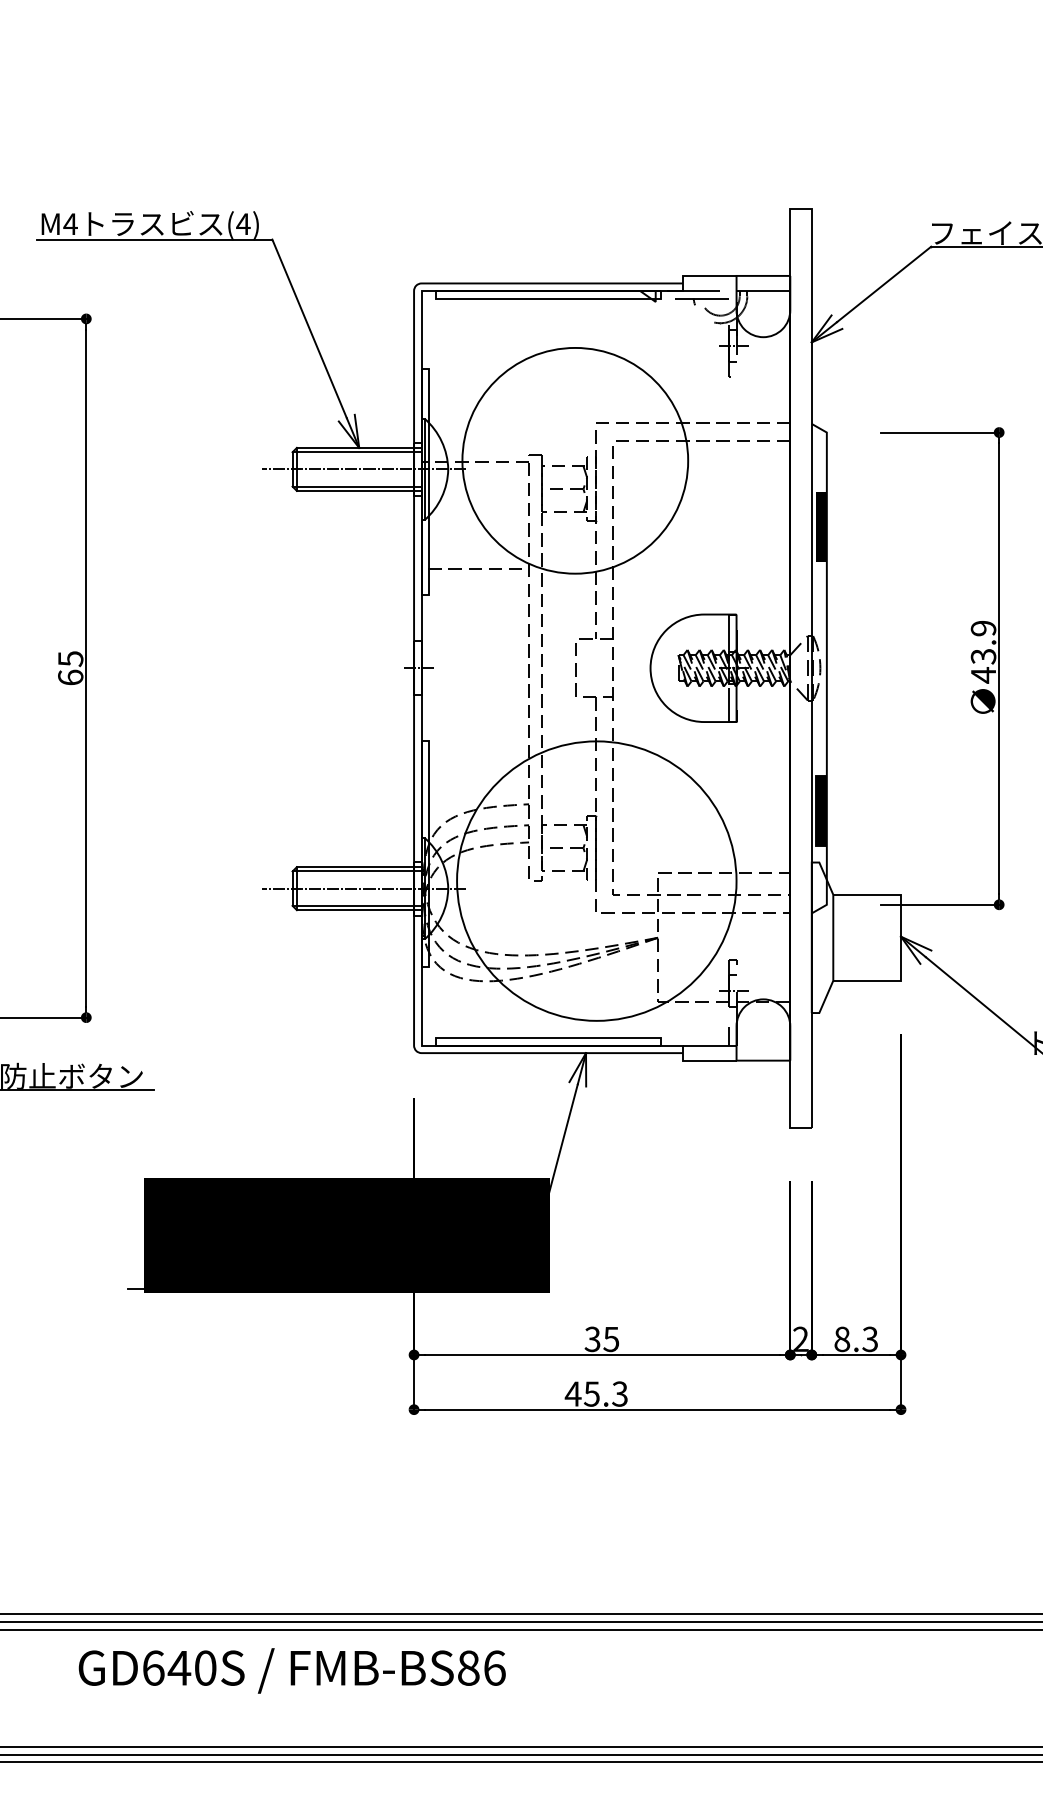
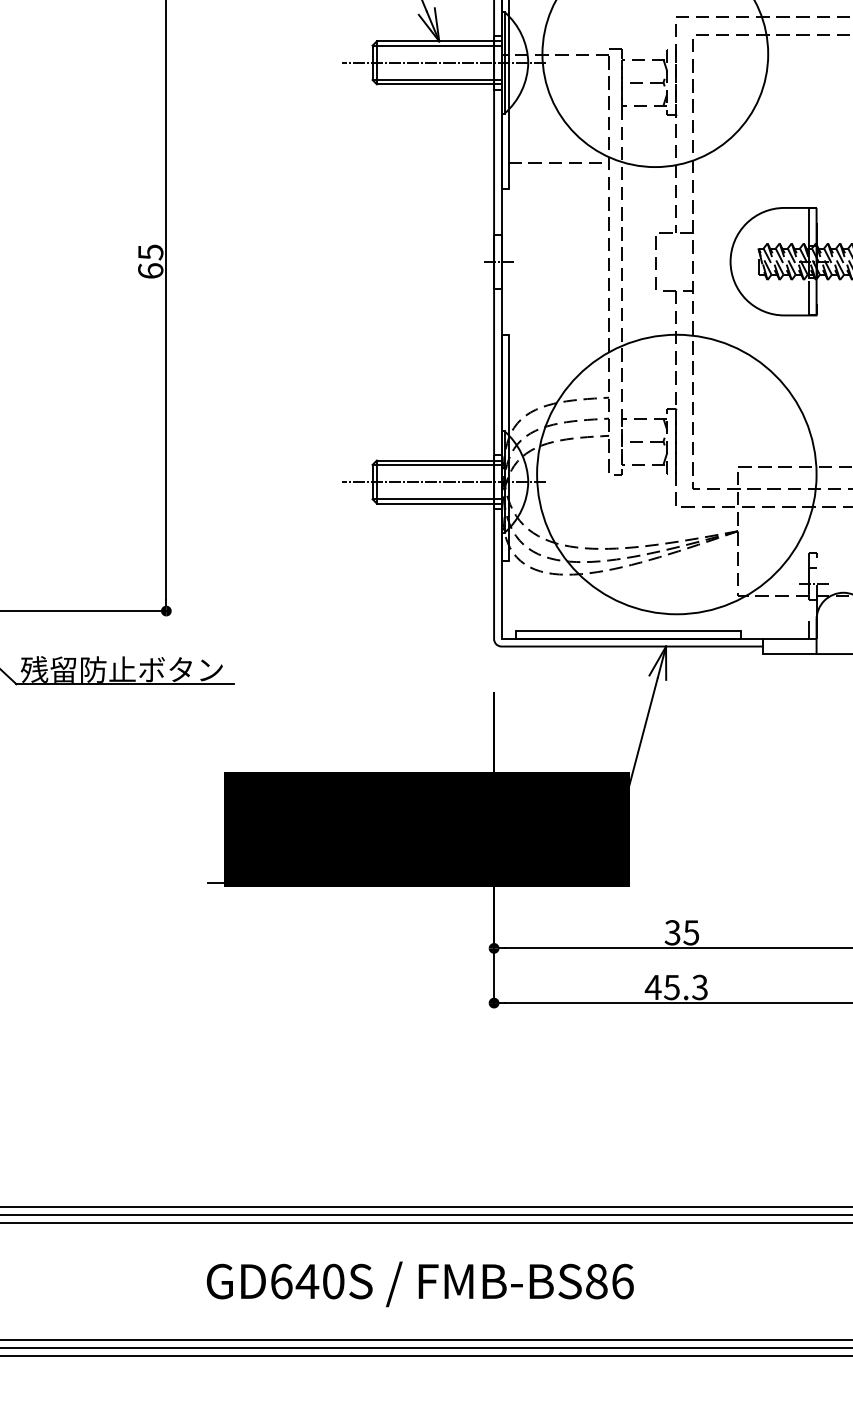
text: (291, 1670) -> (419, 1283), moved

